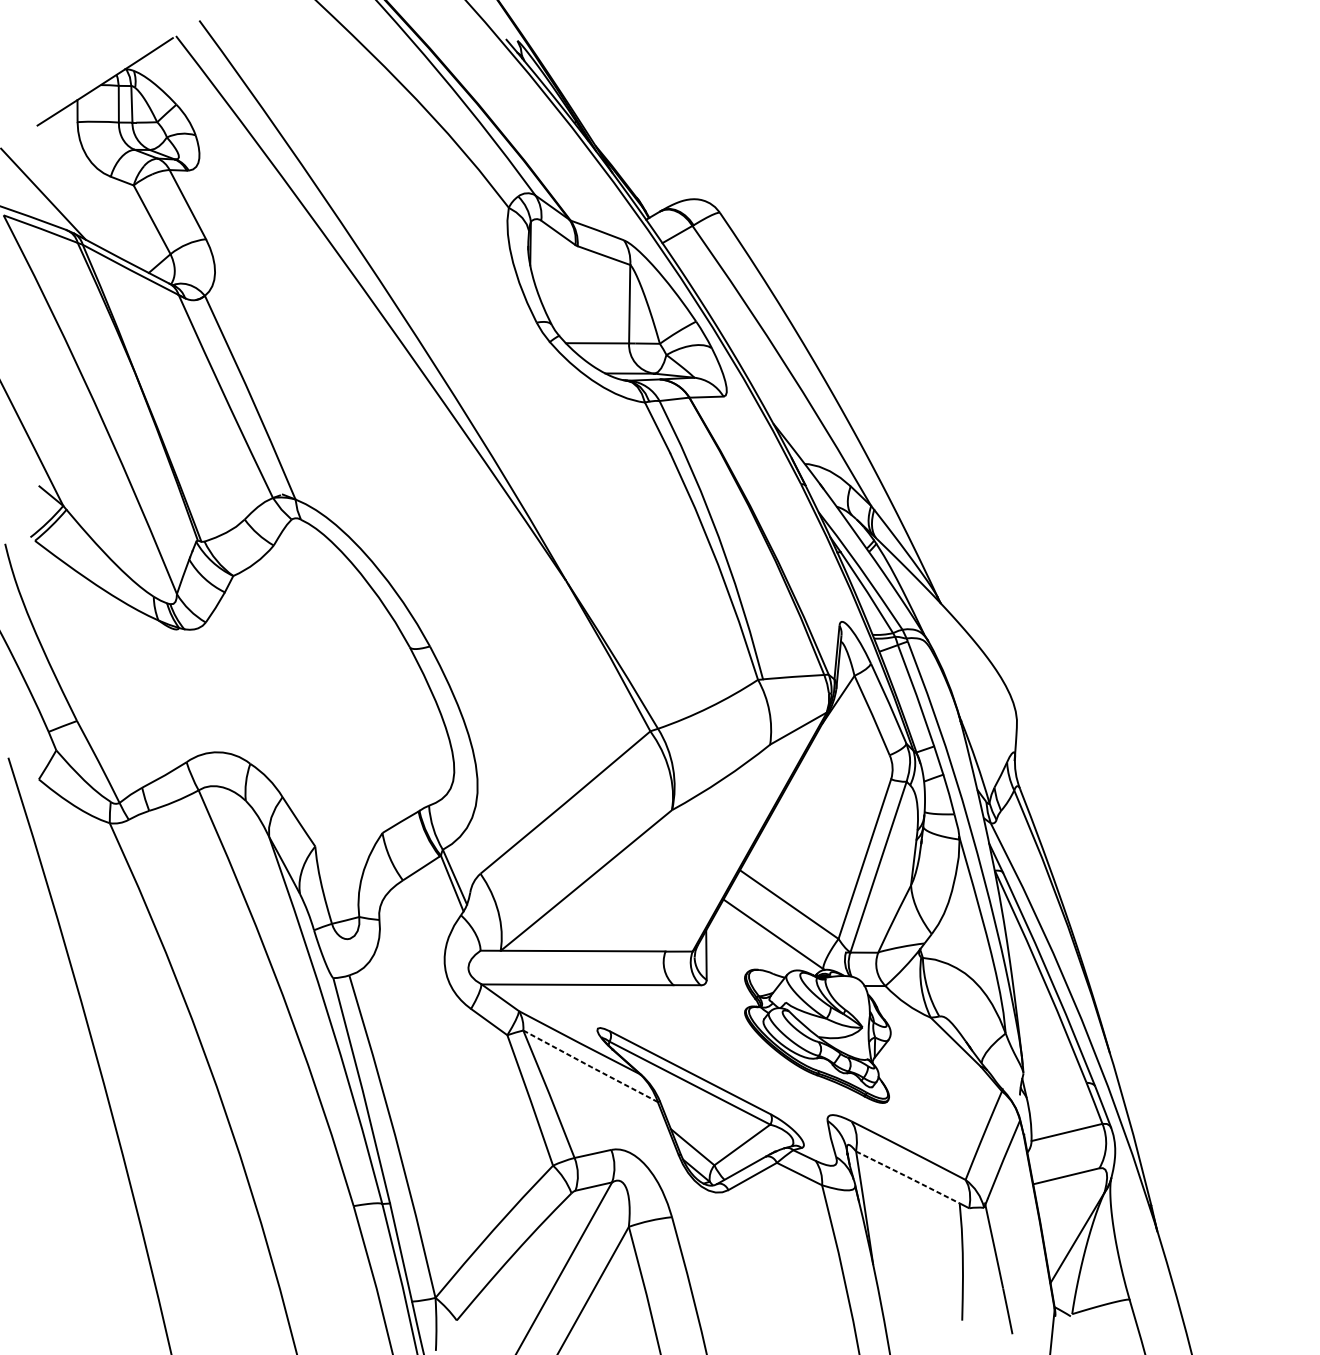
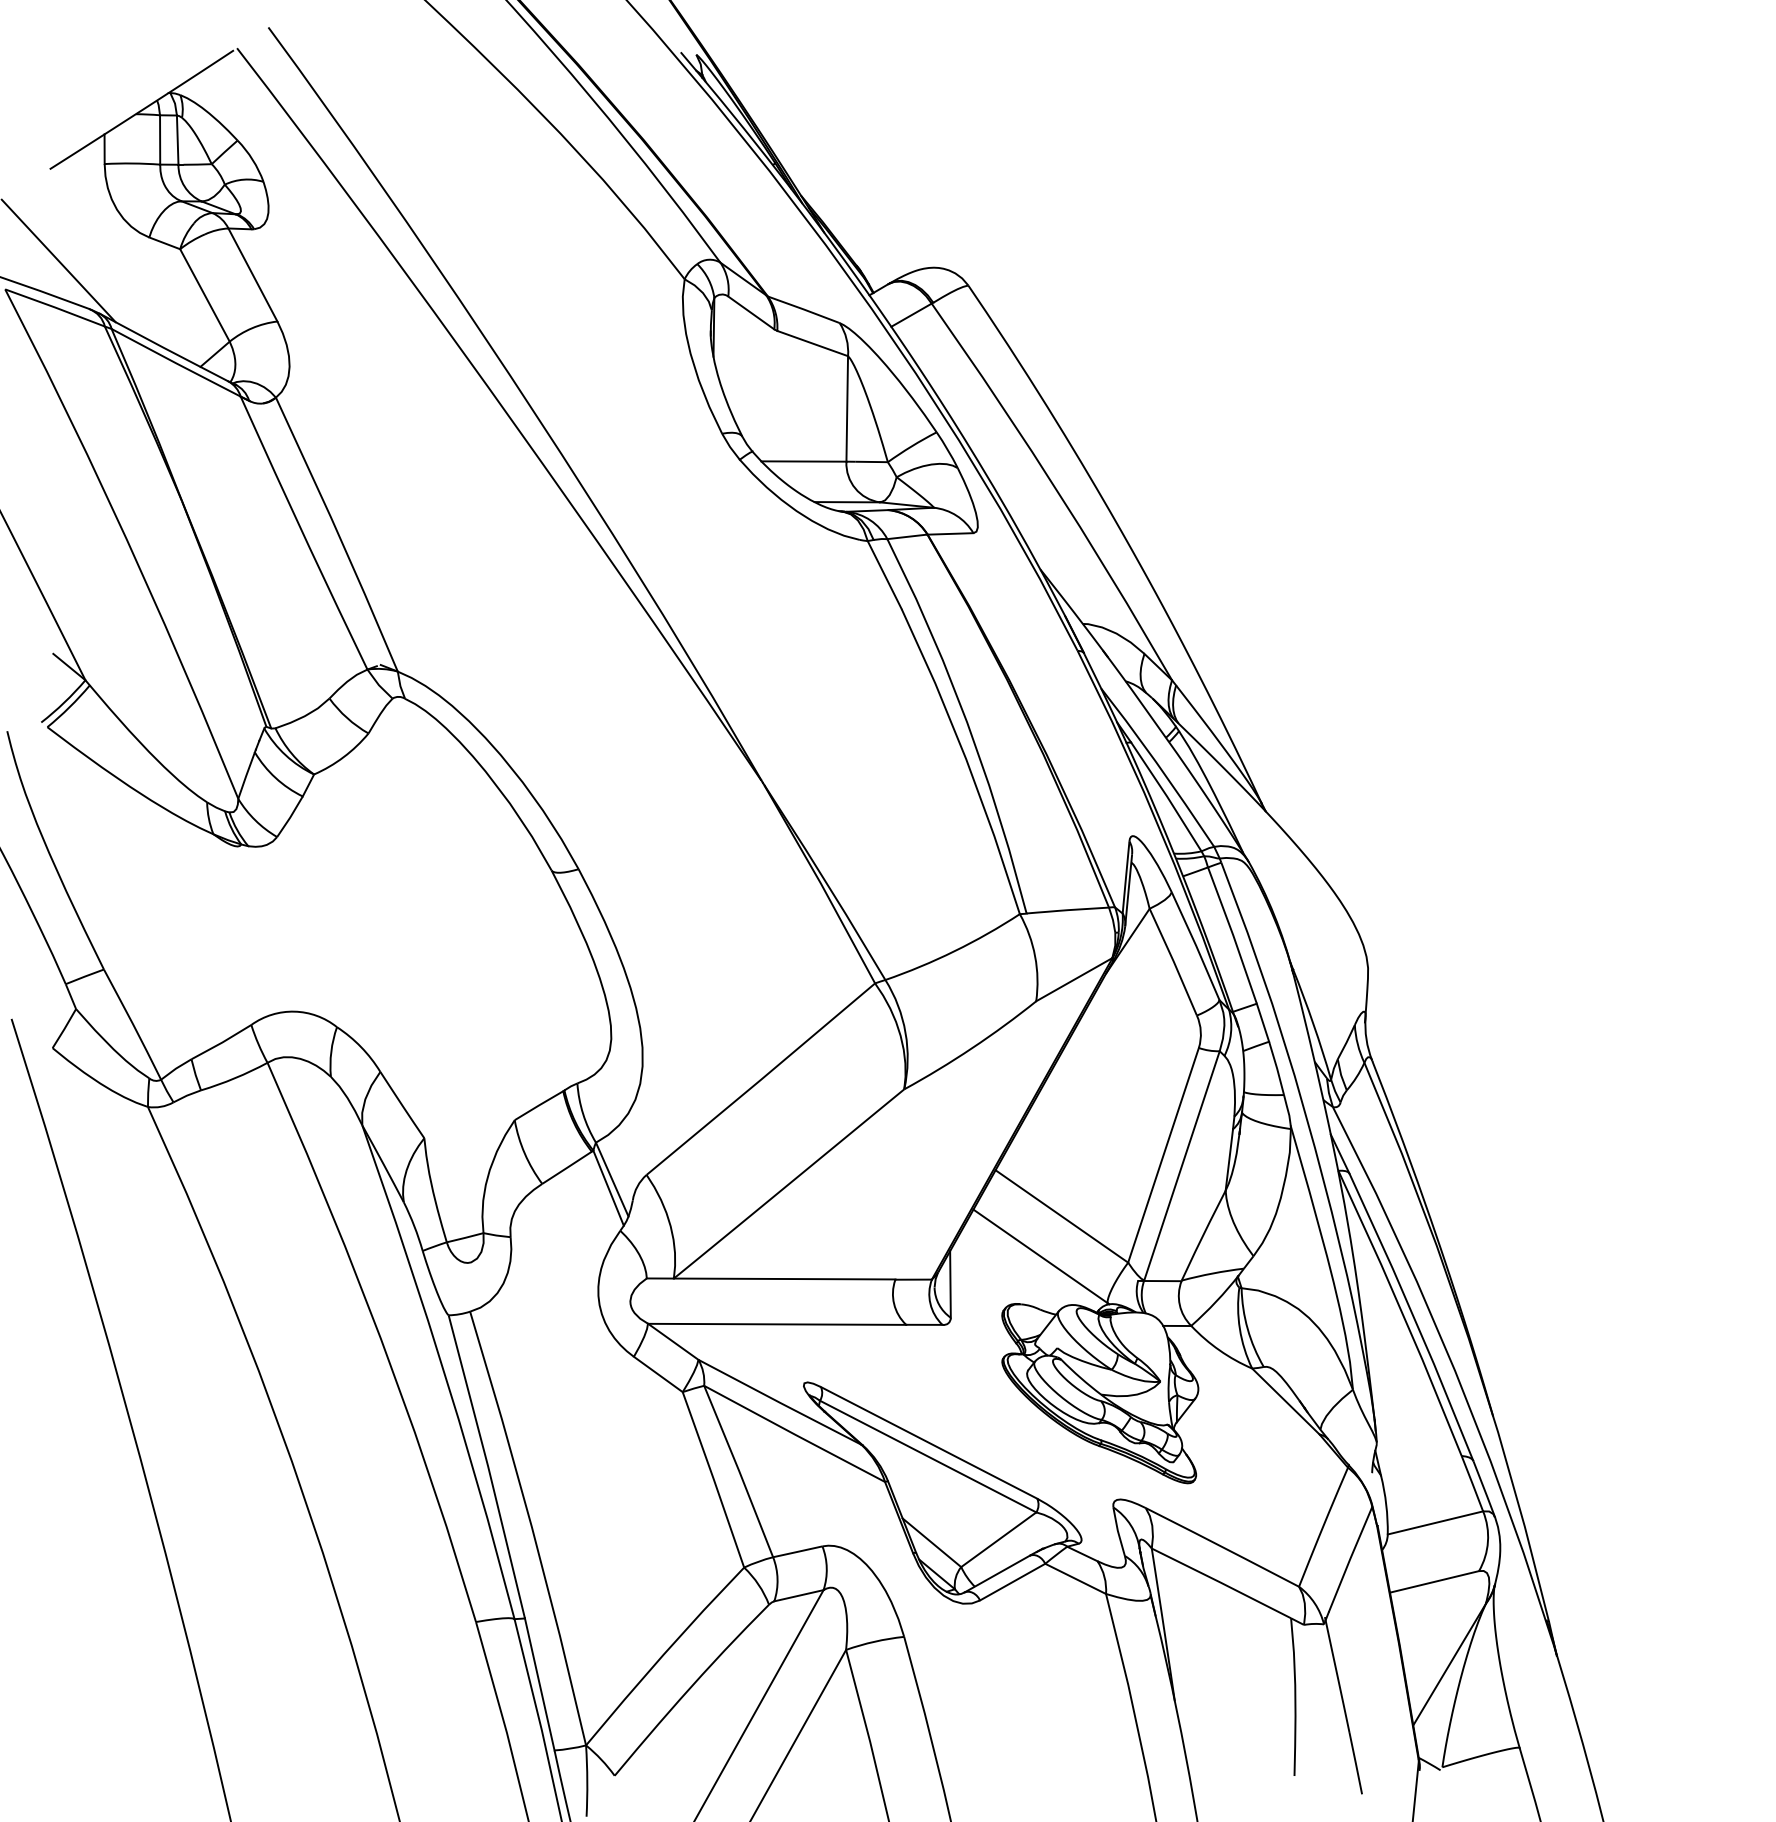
line: (591, 1066) -> (795, 1434), dashed -> solid
line: (907, 1176) -> (1221, 1582), dashed -> solid

